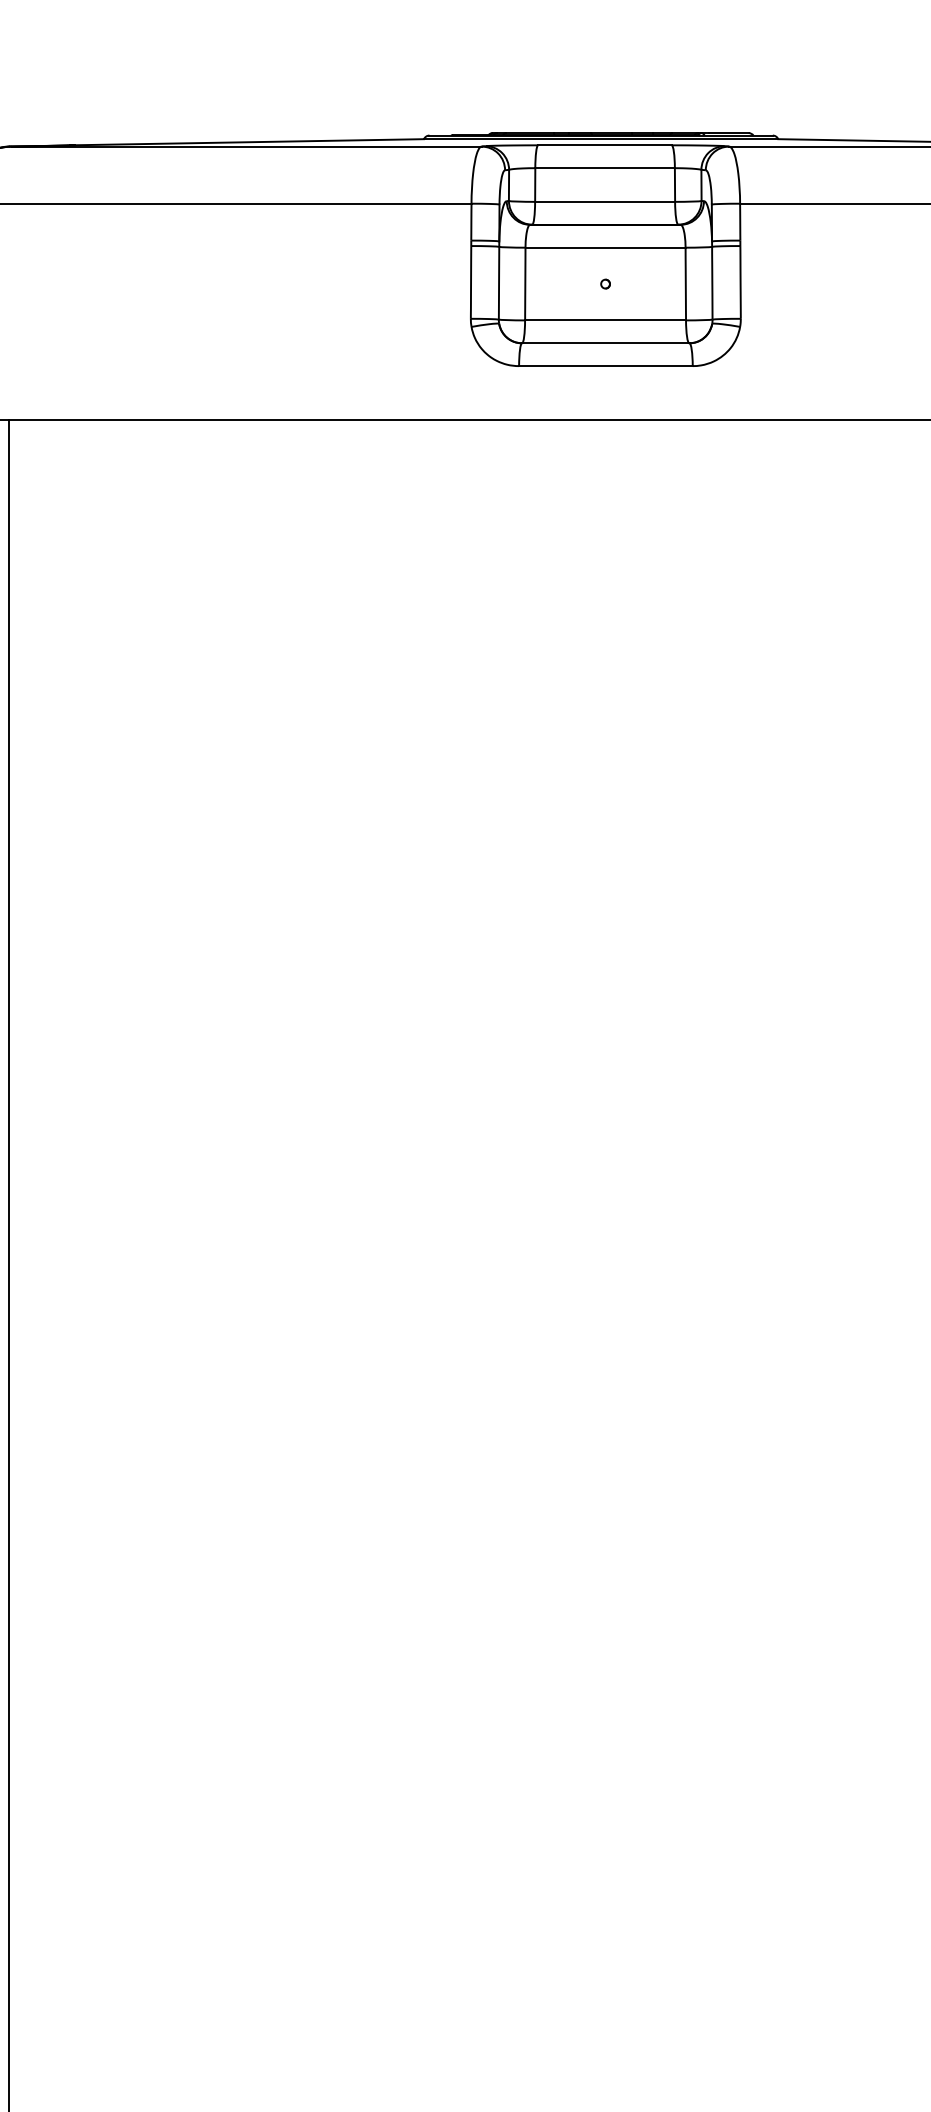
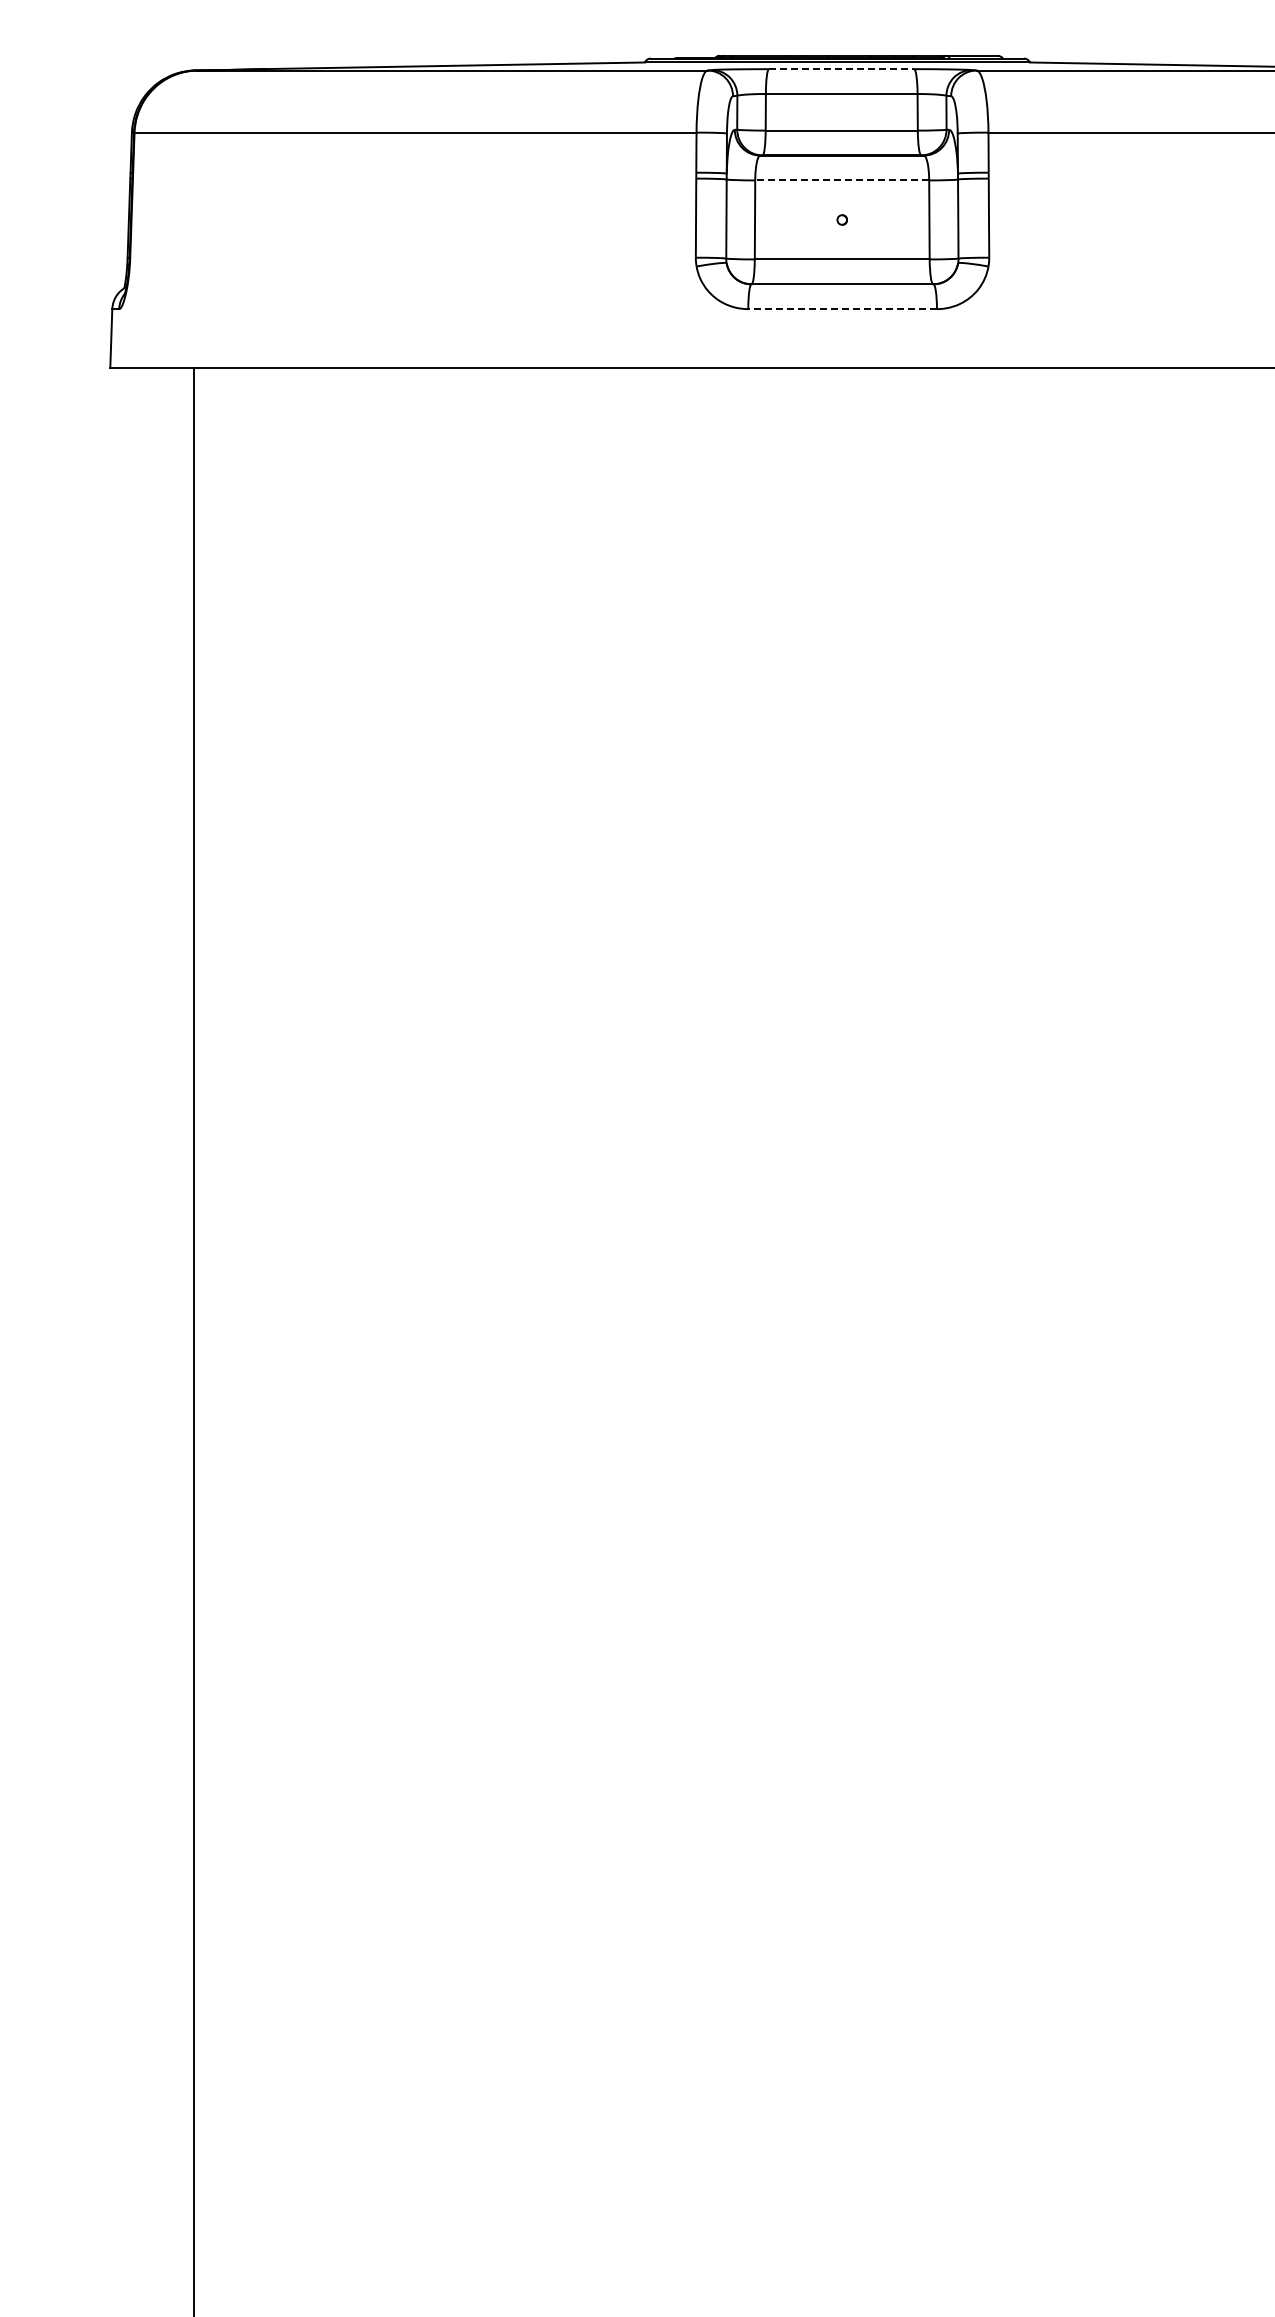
line: (604, 145) -> (841, 69), solid -> dashed
line: (605, 247) -> (842, 180), solid -> dashed
line: (605, 366) -> (842, 309), solid -> dashed

